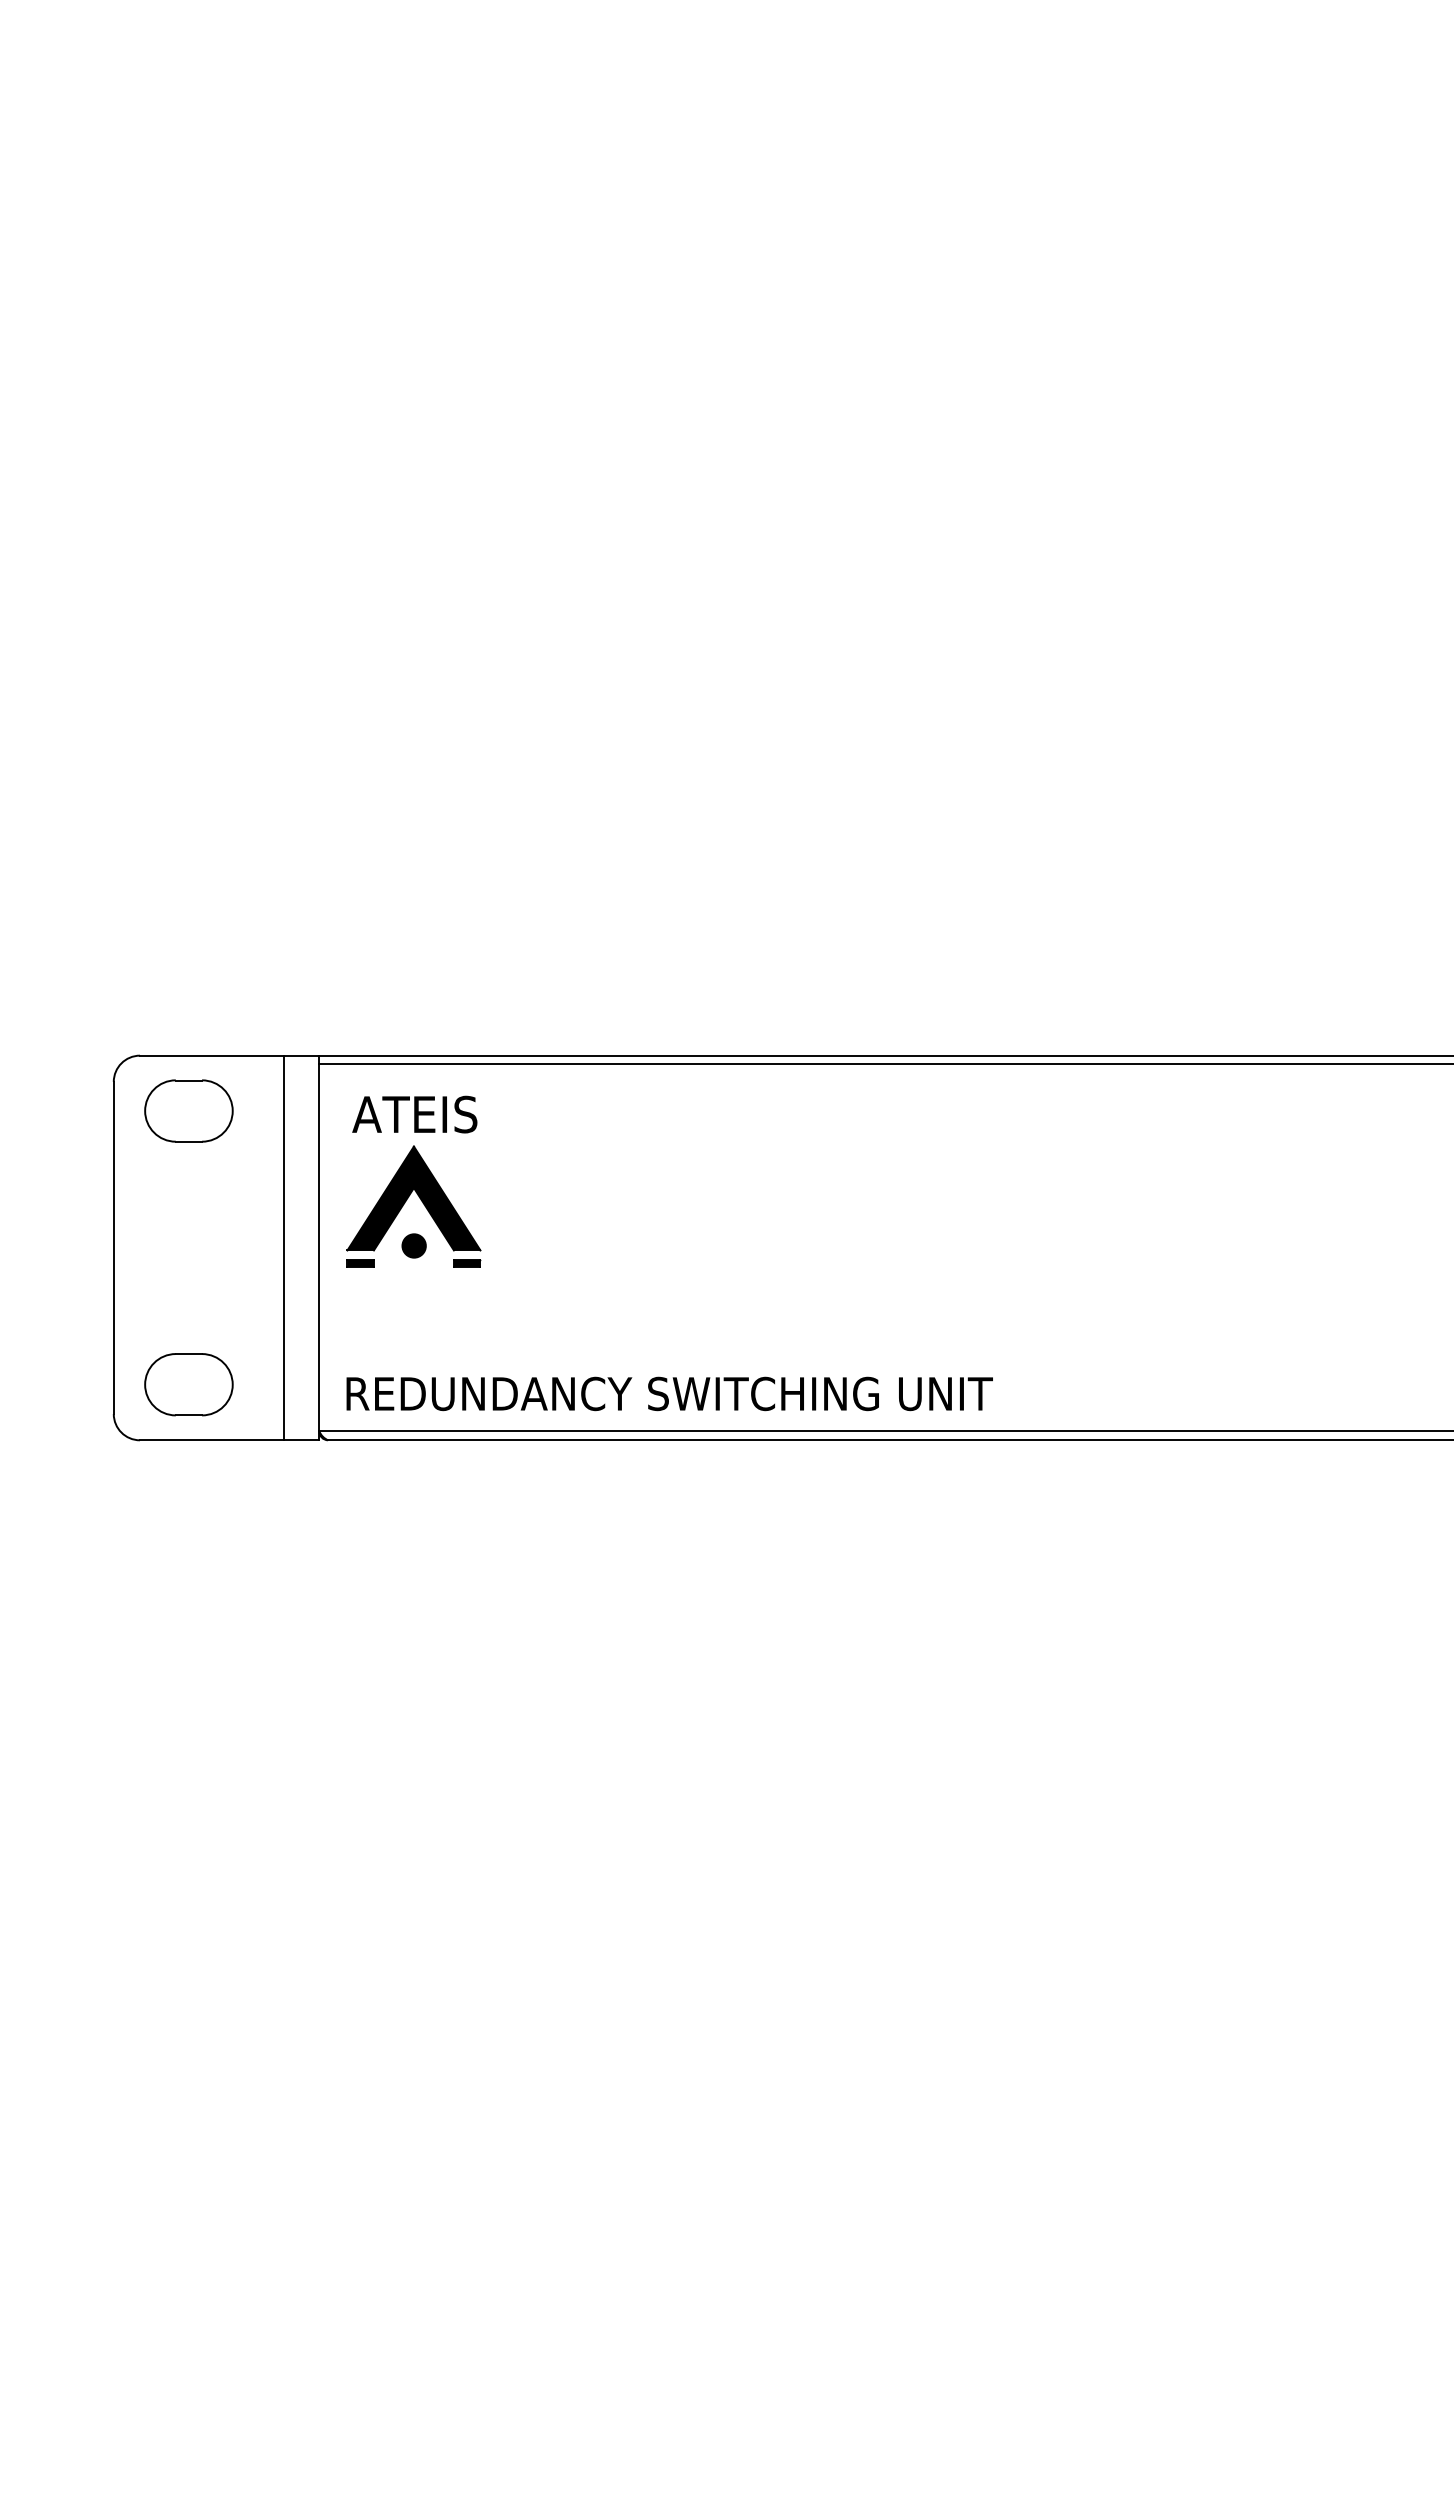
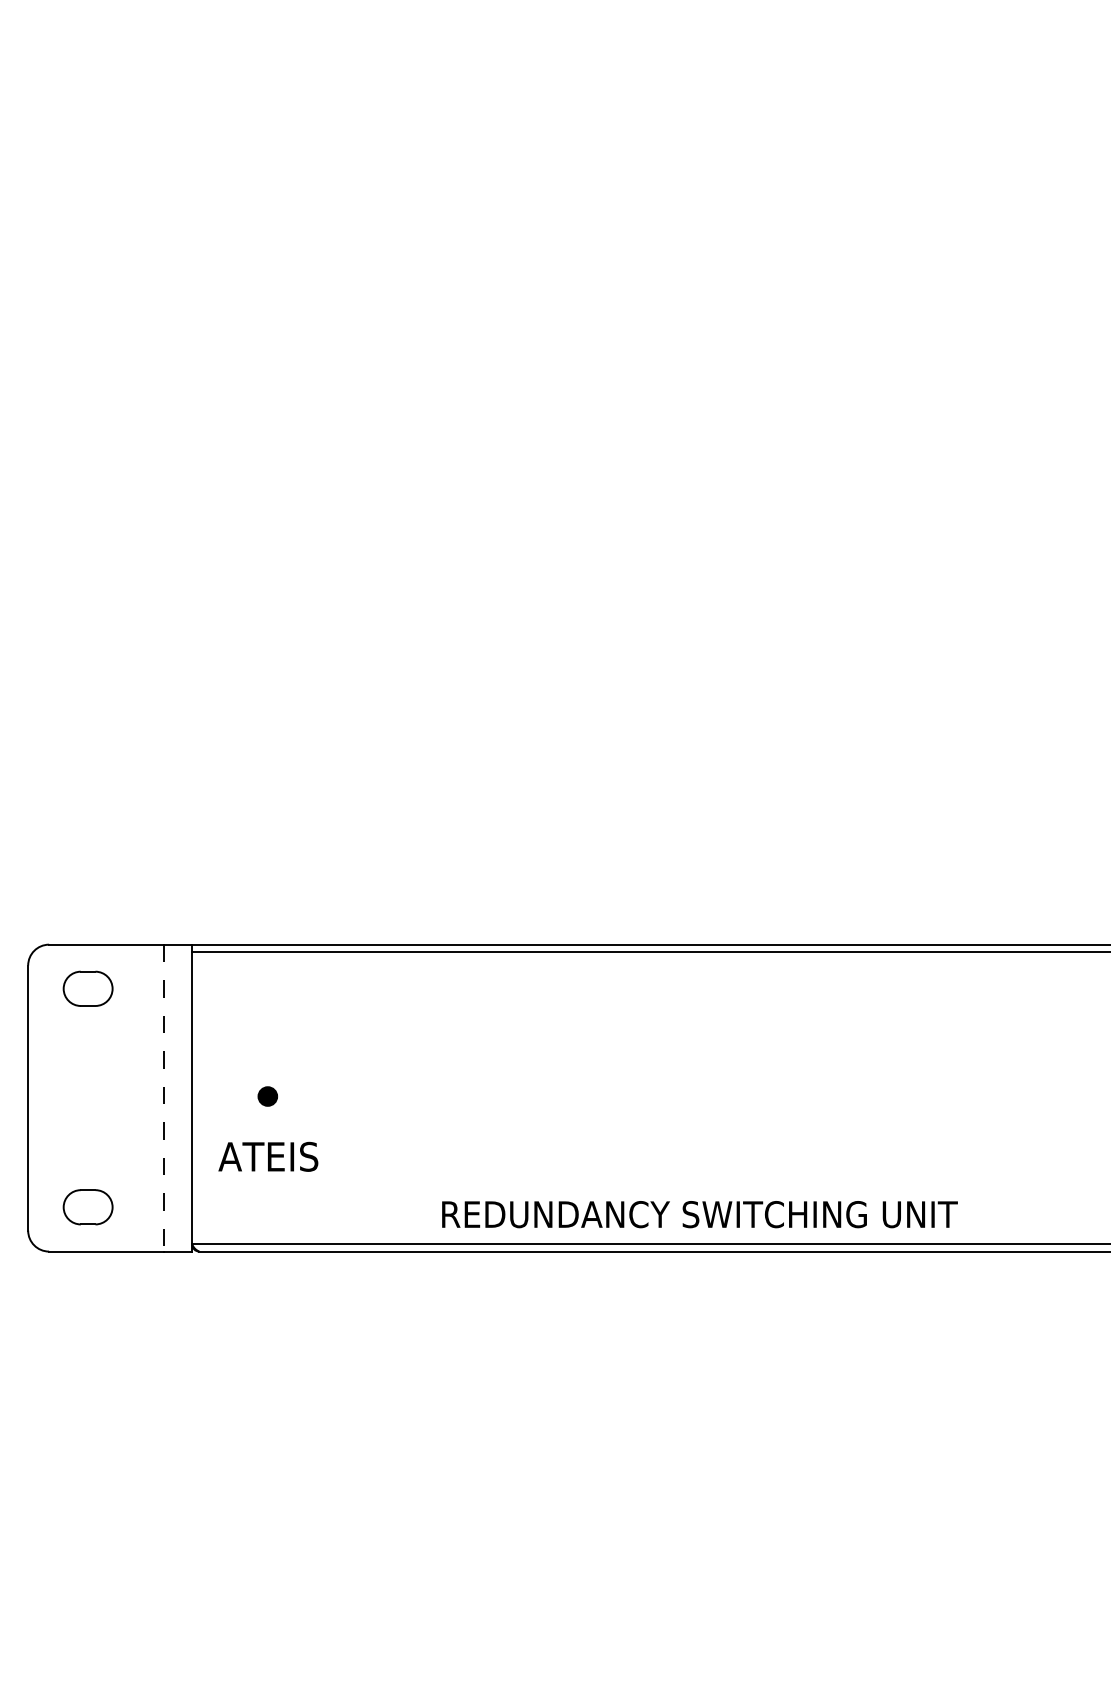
part: (188, 1110) -> (87, 988), size x0.7
text: (414, 1114) -> (268, 1156), moved
part: (405, 1203) -> (260, 1062), removed
line: (284, 1248) -> (164, 1098), solid -> dashed
part: (188, 1384) -> (87, 1207), size x0.7
text: (669, 1393) -> (699, 1214), moved

